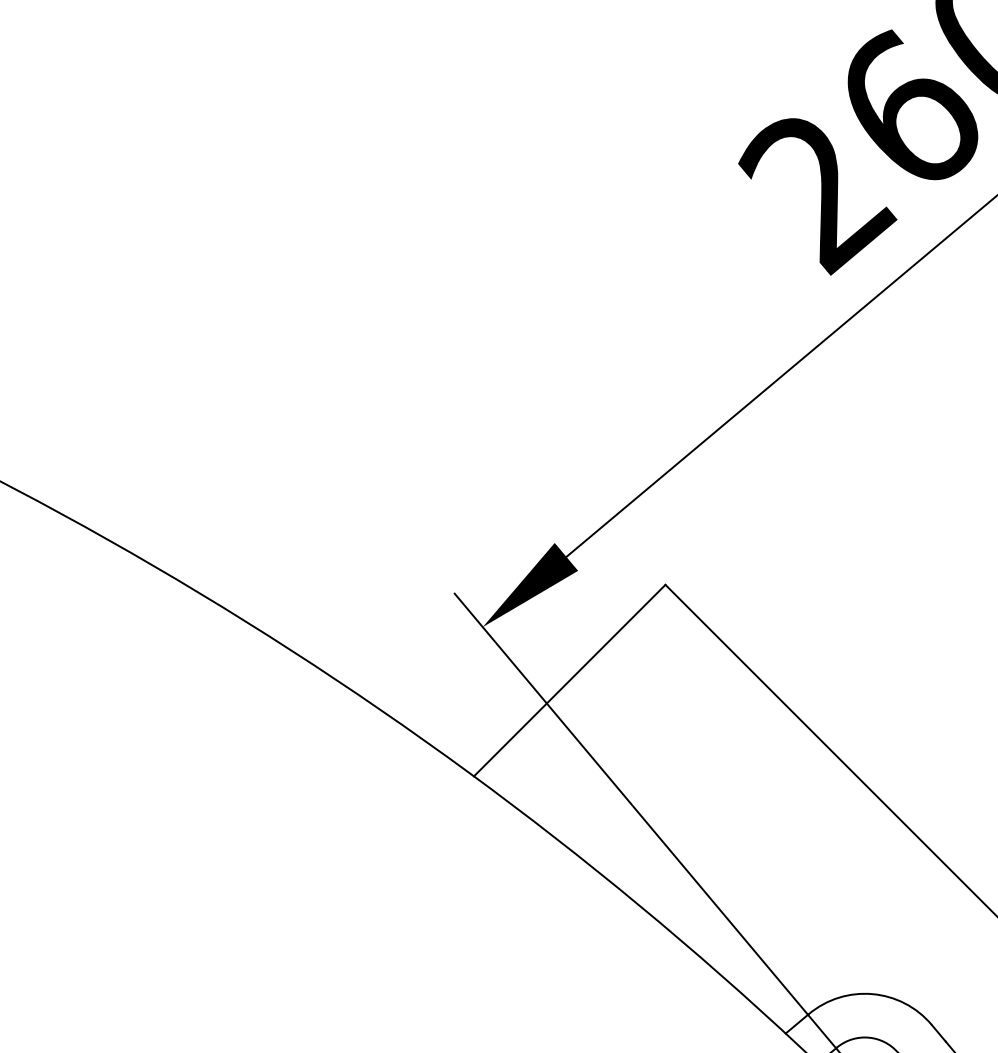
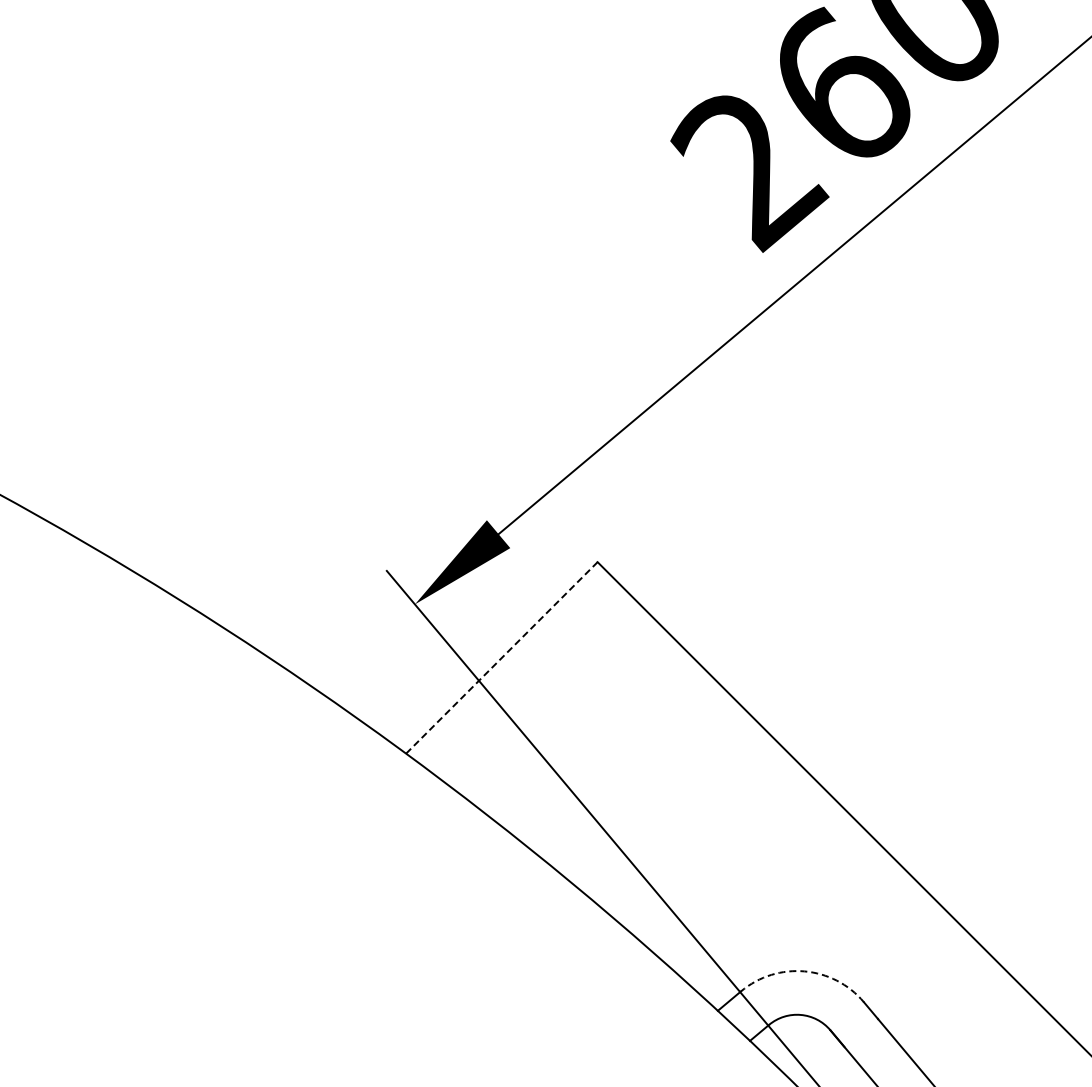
line: (570, 680) -> (502, 657), solid -> dashed
arc: (872, 994) -> (804, 971), solid -> dashed

